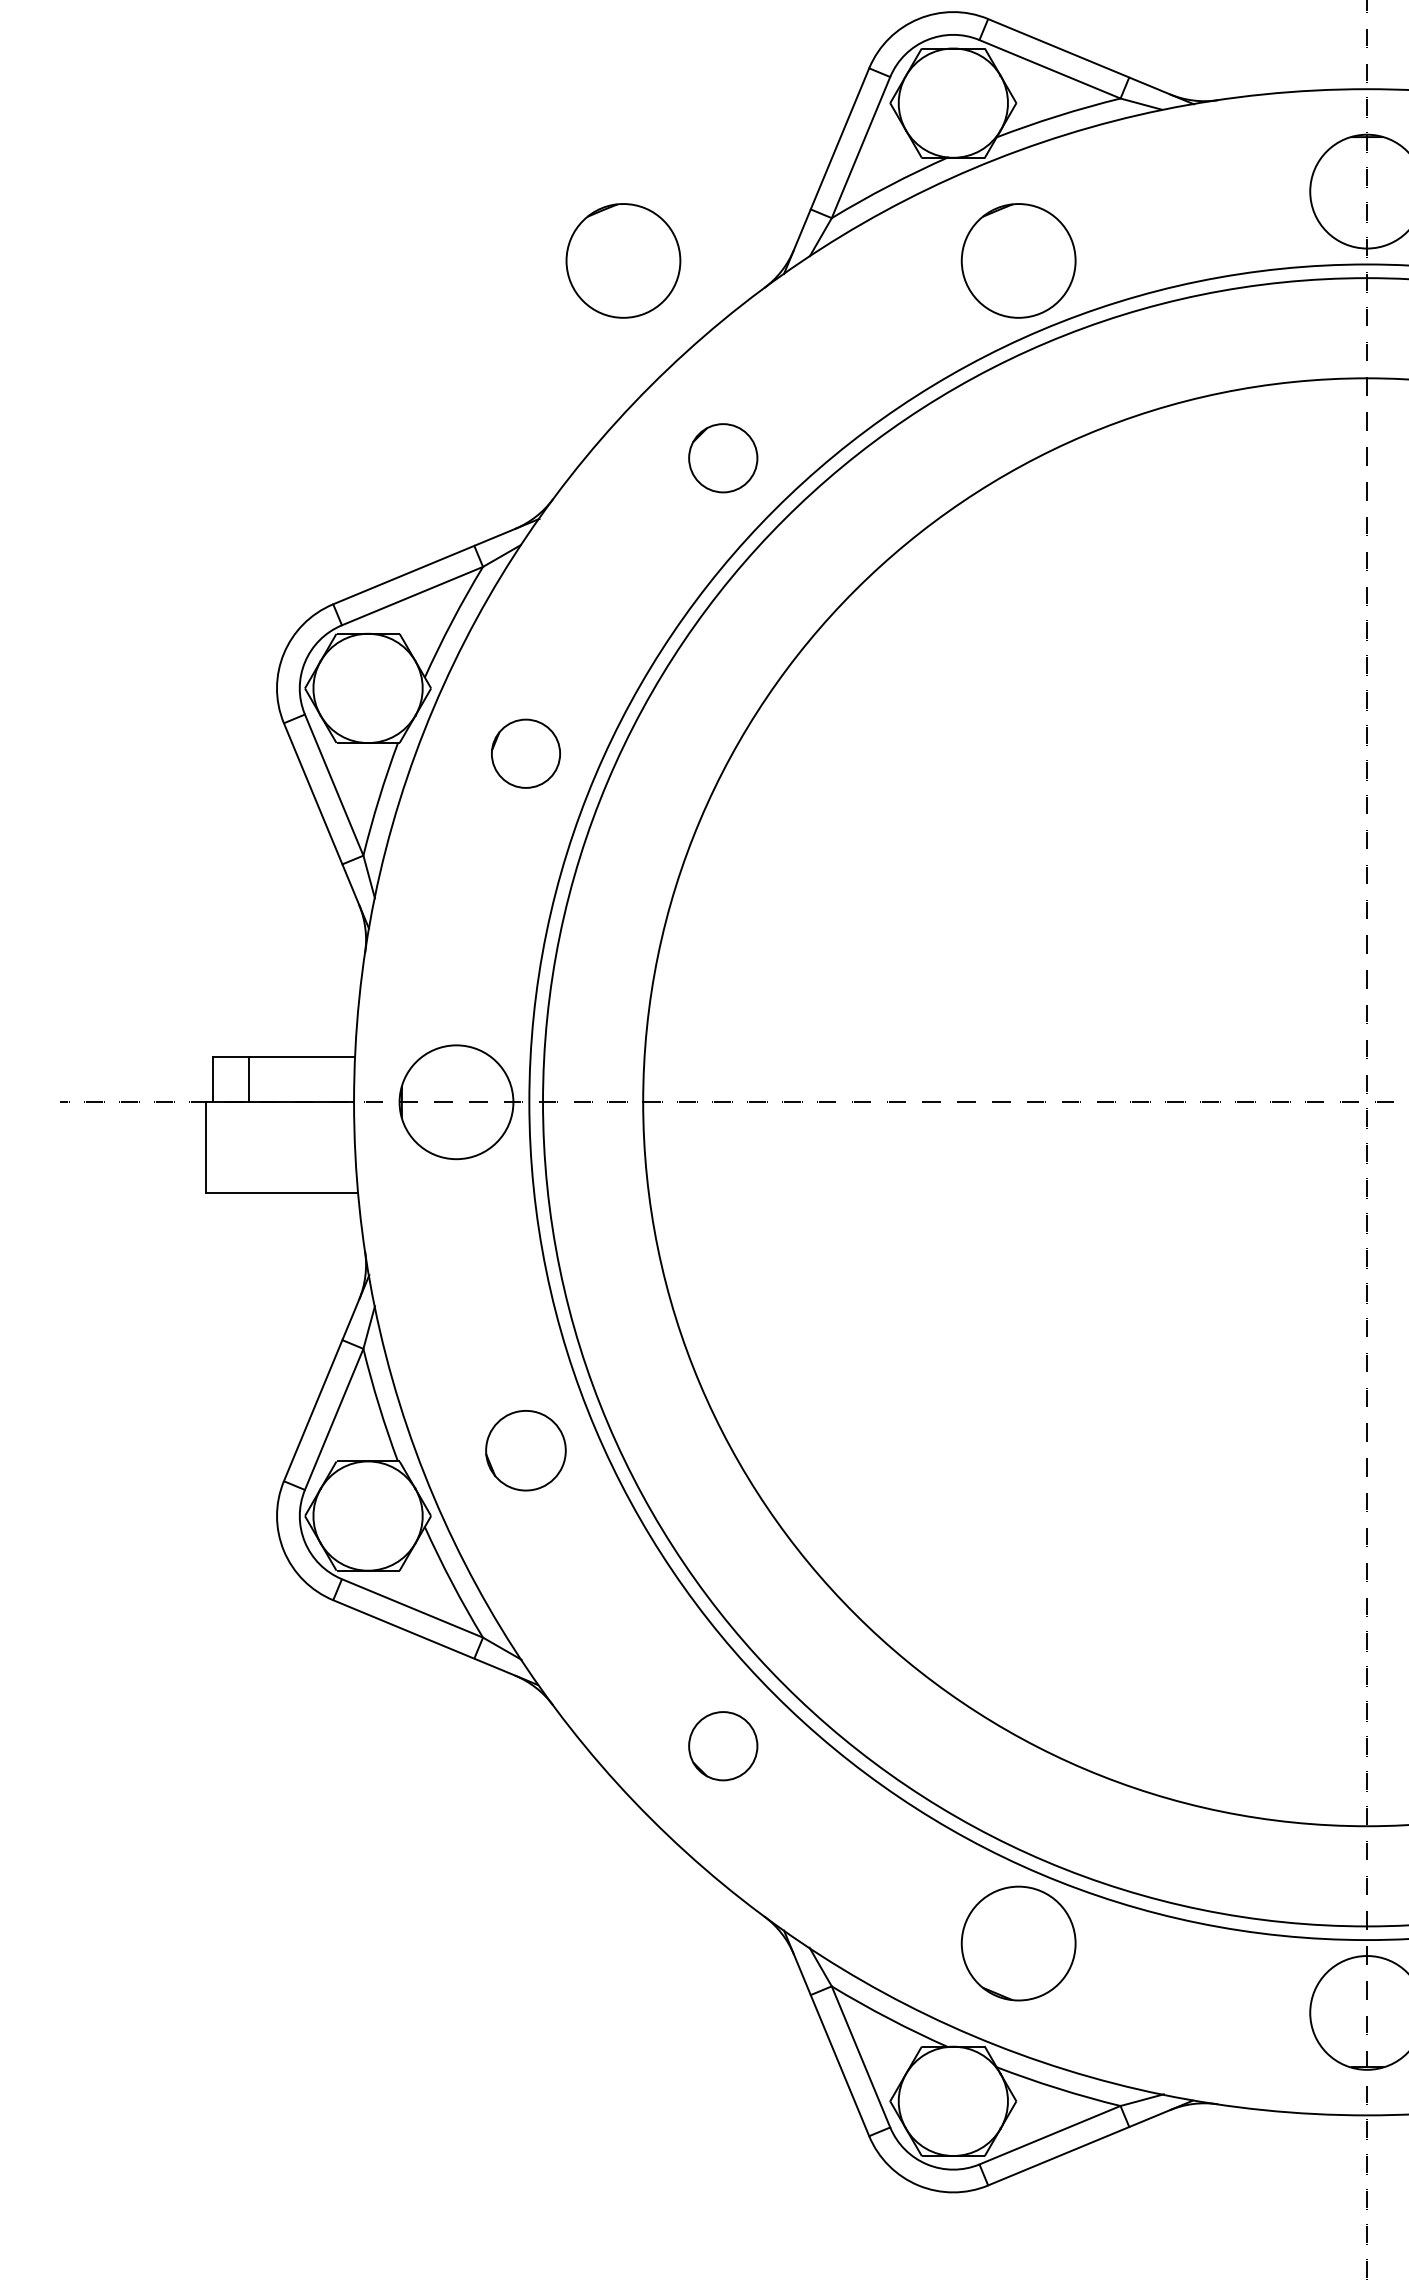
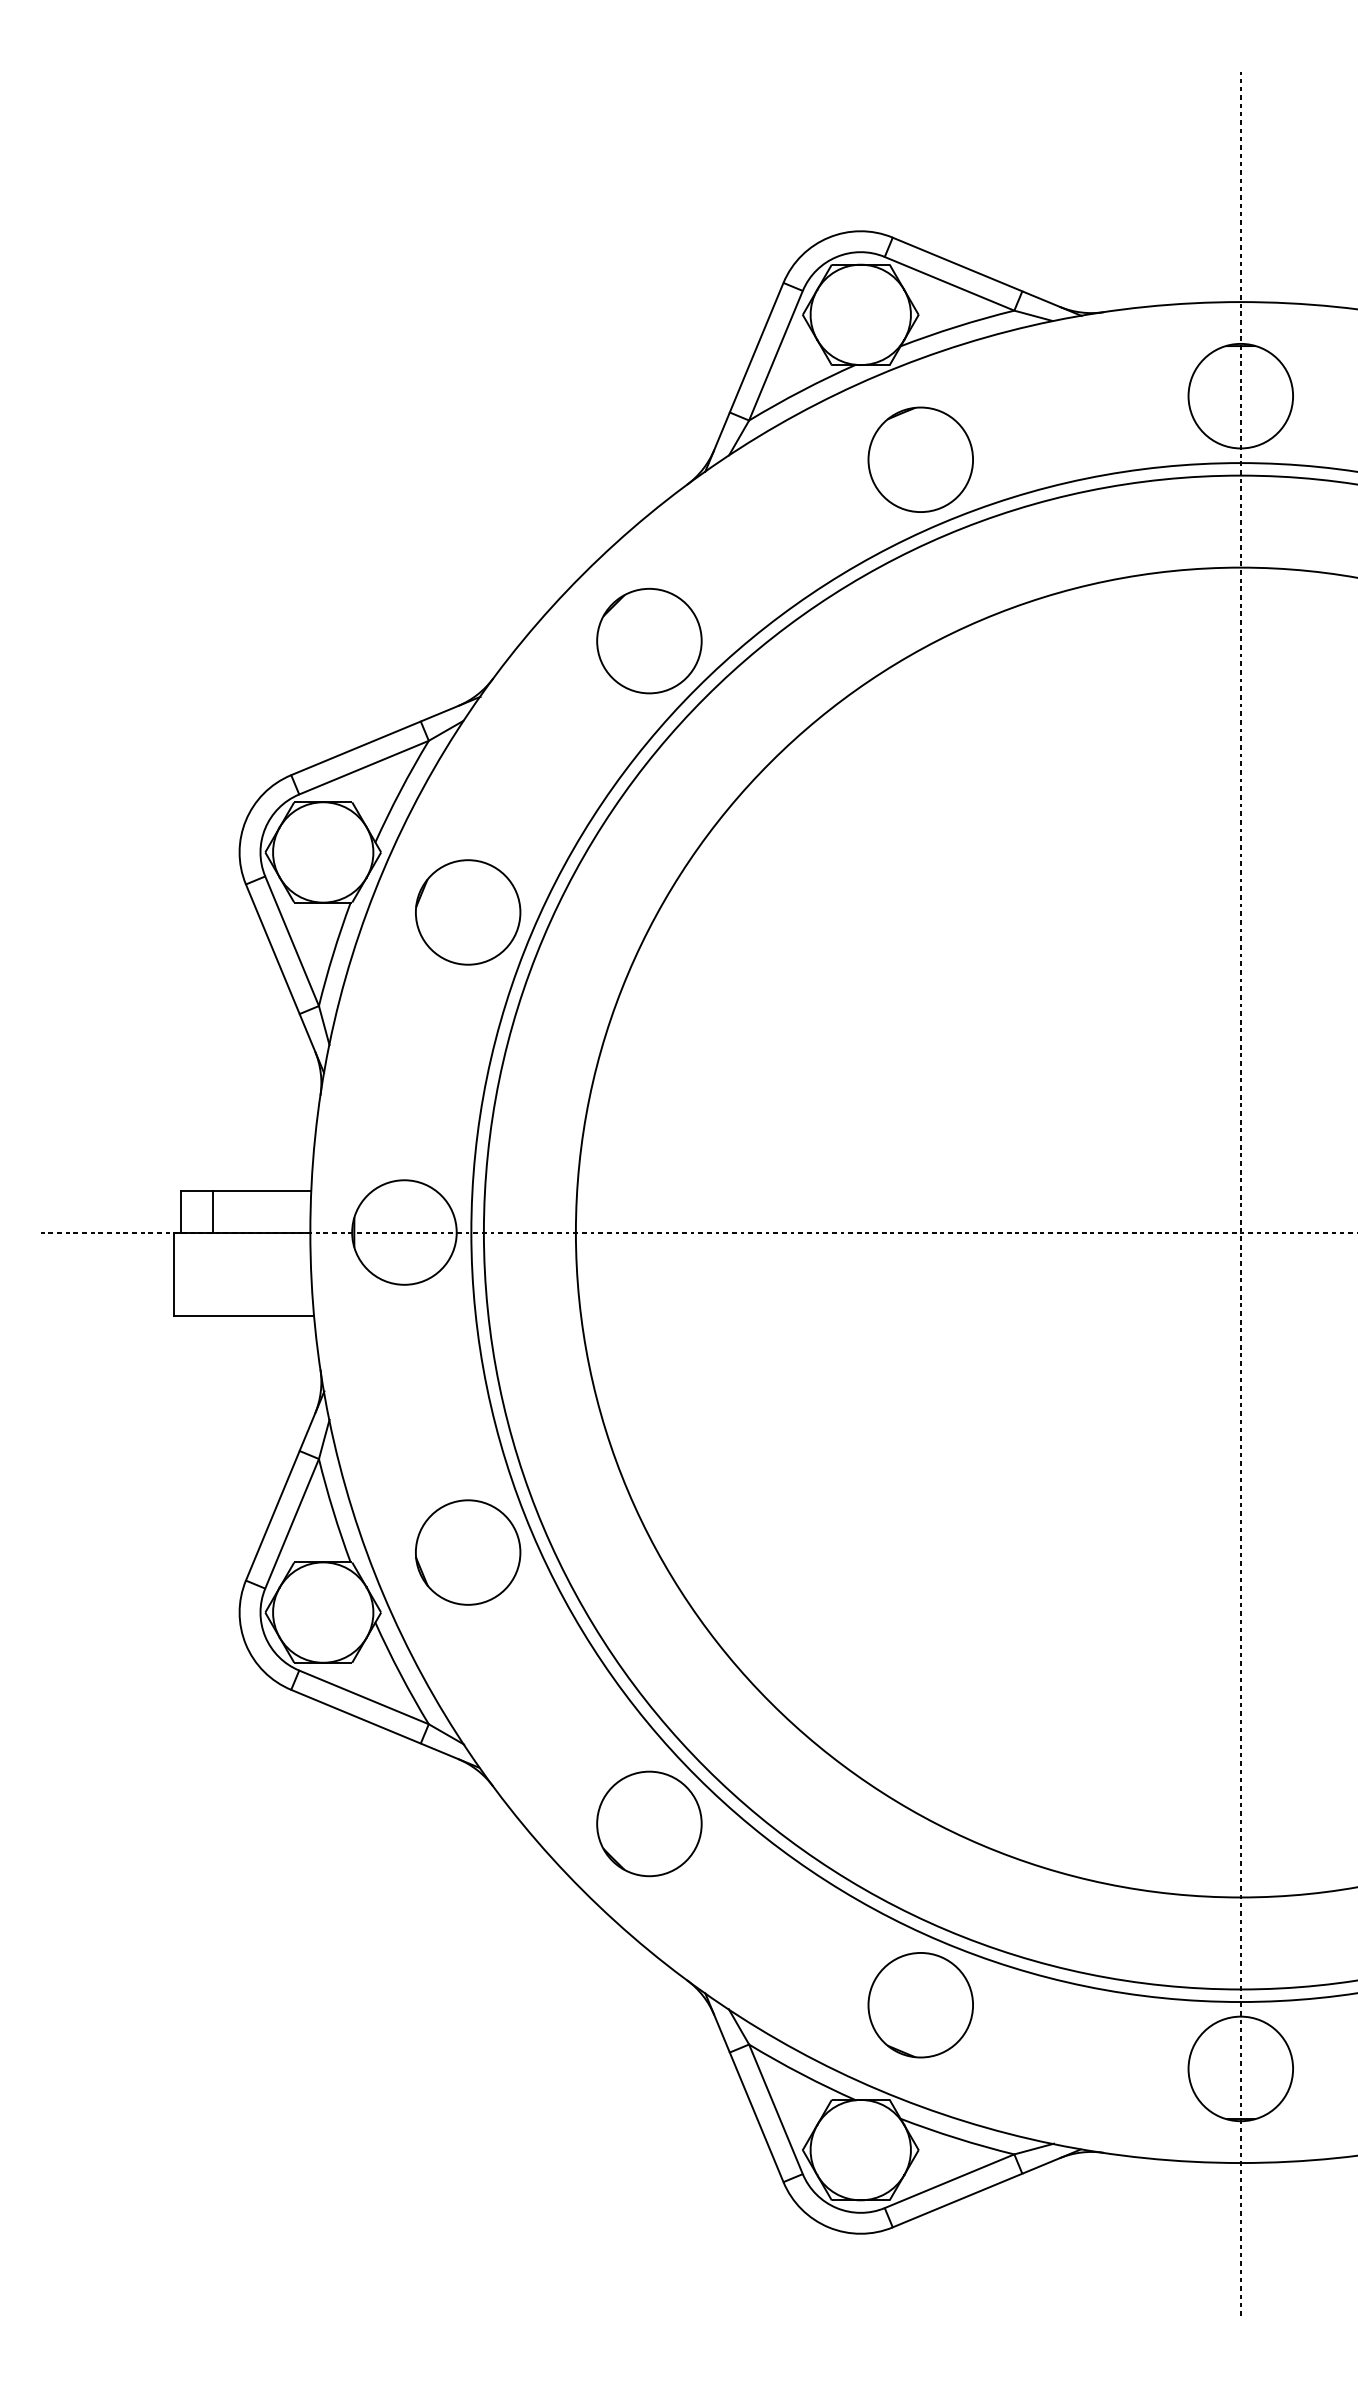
part: (623, 260) -> (557, 459), removed
part: (723, 457) -> (649, 640), size x1.67
part: (526, 753) -> (468, 912), size x1.67
part: (526, 1450) -> (468, 1552), size x1.43
part: (723, 1745) -> (649, 1823), size x1.67

